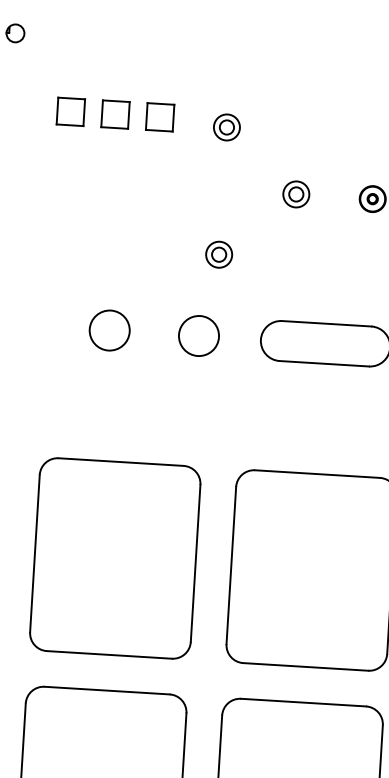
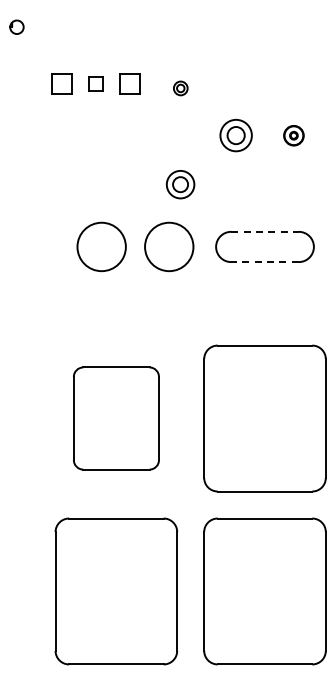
part: (114, 114) -> (95, 83), size x0.7
part: (226, 127) -> (180, 88), size x0.7
part: (295, 194) -> (235, 135), size x1.6
part: (218, 254) -> (180, 184), size x1.4
line: (327, 323) -> (265, 231), solid -> dashed
circle: (109, 329) -> (101, 246), size x1.6
circle: (199, 335) -> (169, 246), size x1.6
line: (324, 364) -> (265, 262), solid -> dashed
part: (115, 558) -> (116, 418), size x0.7

